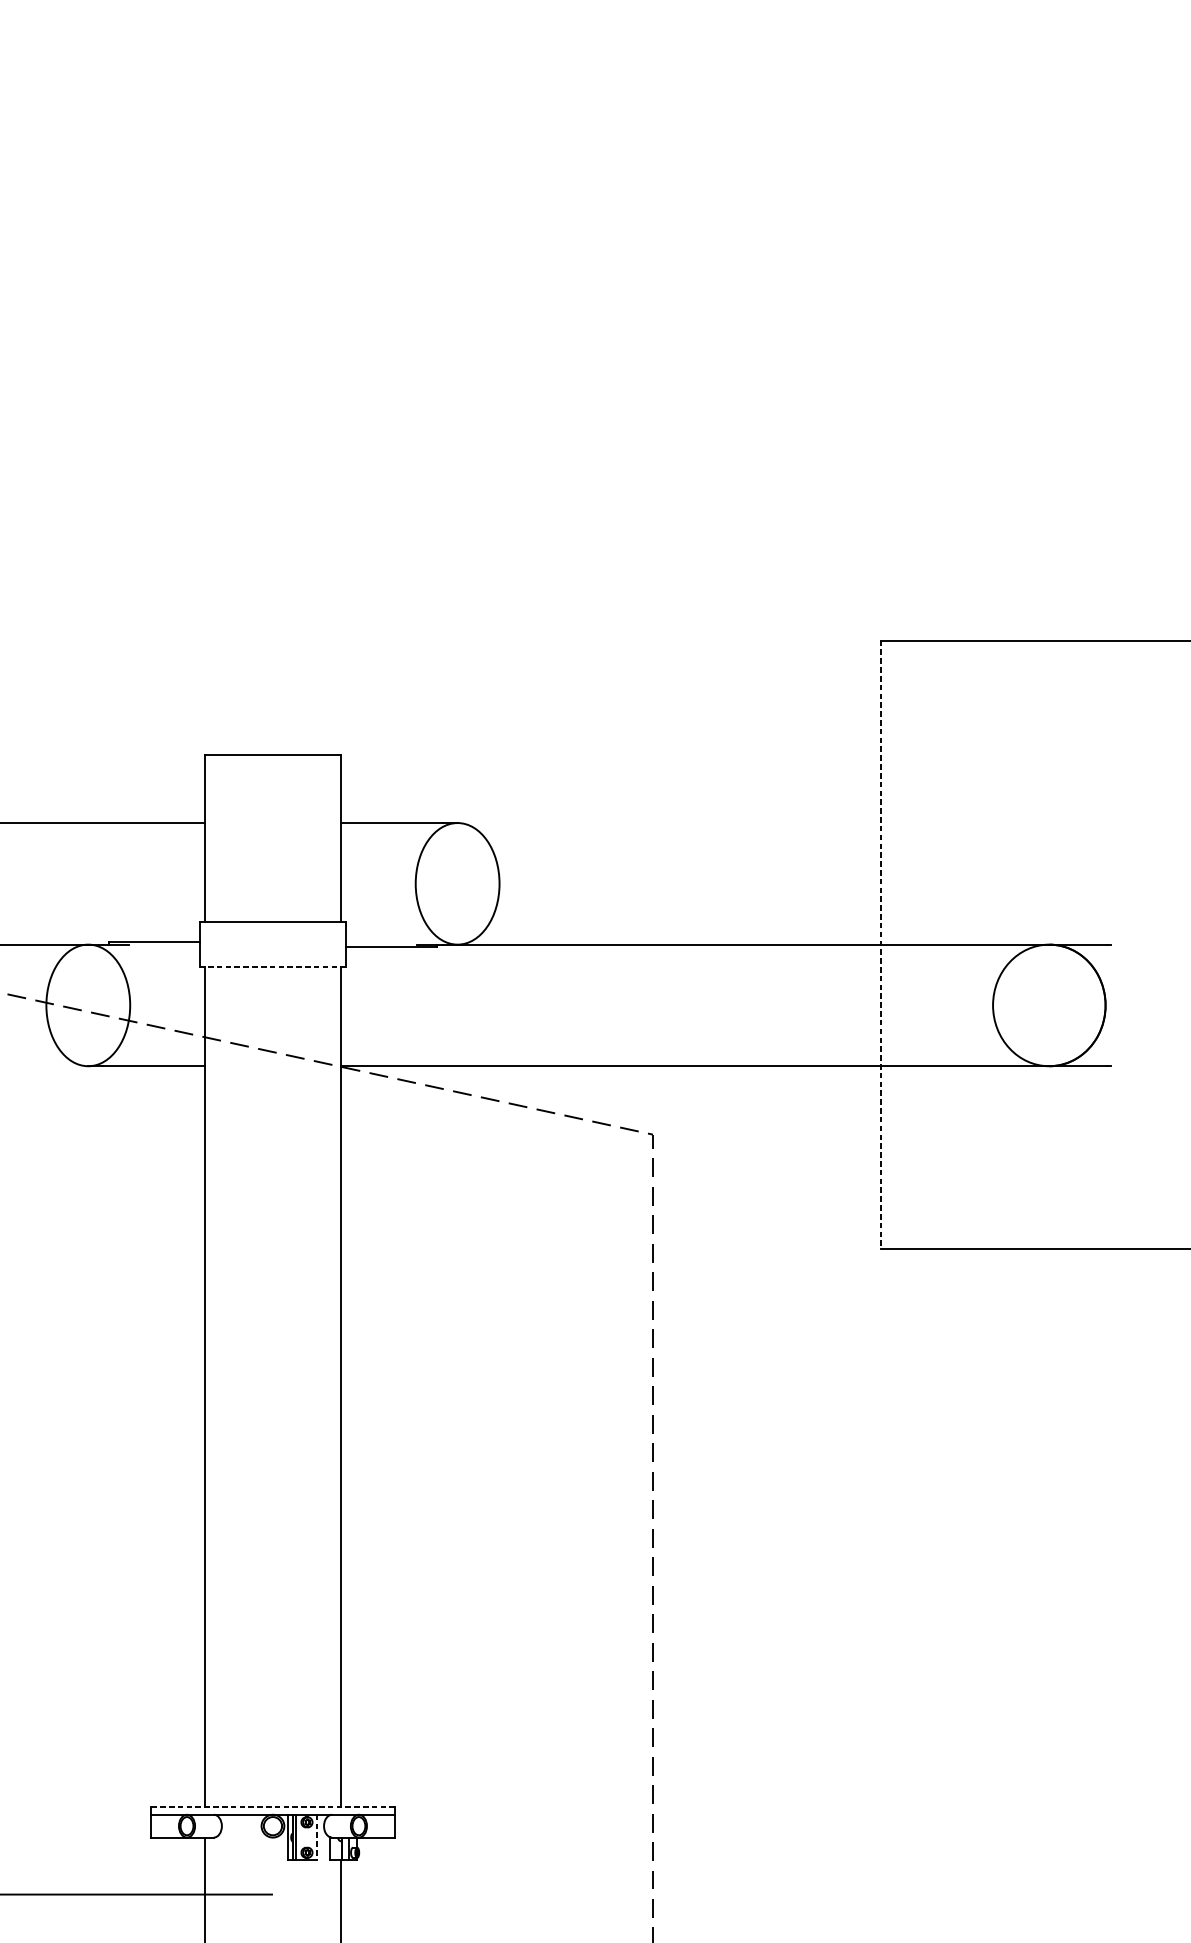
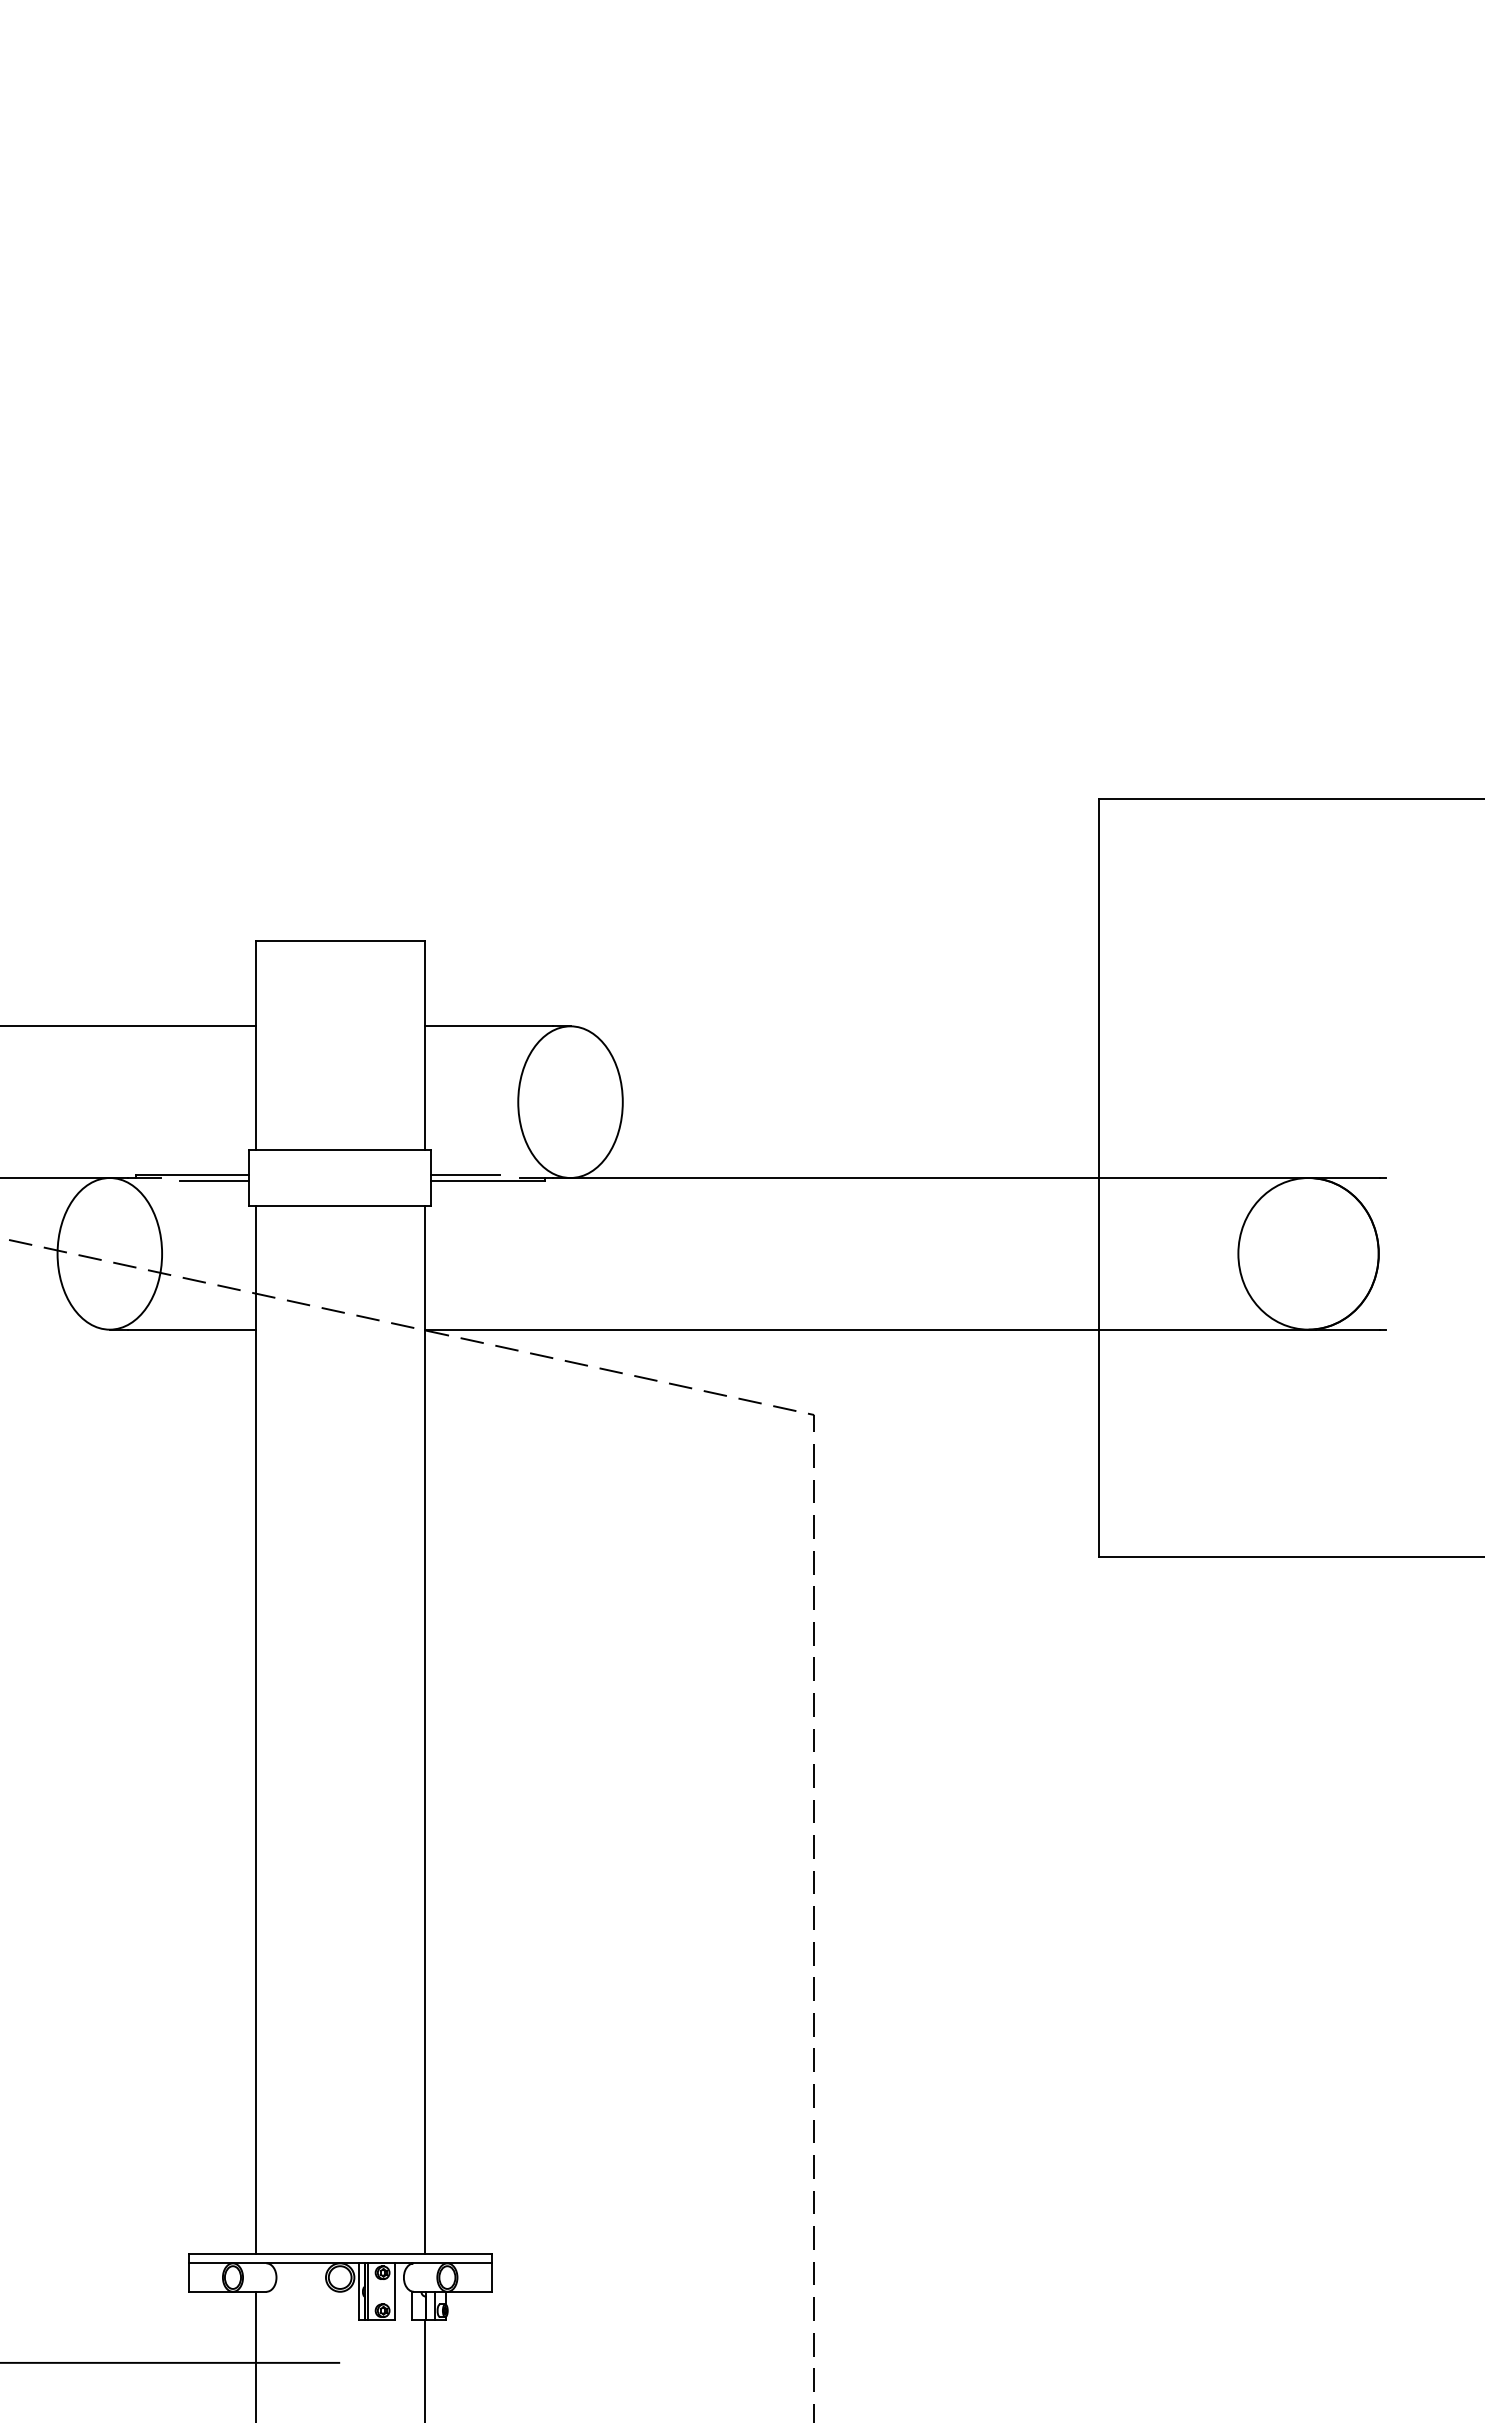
line: (373, 942) -> (465, 1175), added
line: (880, 945) -> (1098, 1178), dashed -> solid
line: (172, 946) -> (214, 1180), added
line: (273, 967) -> (340, 1206), dashed -> solid
line: (273, 1806) -> (340, 2253), dashed -> solid
line: (316, 1838) -> (394, 2292), dashed -> solid

